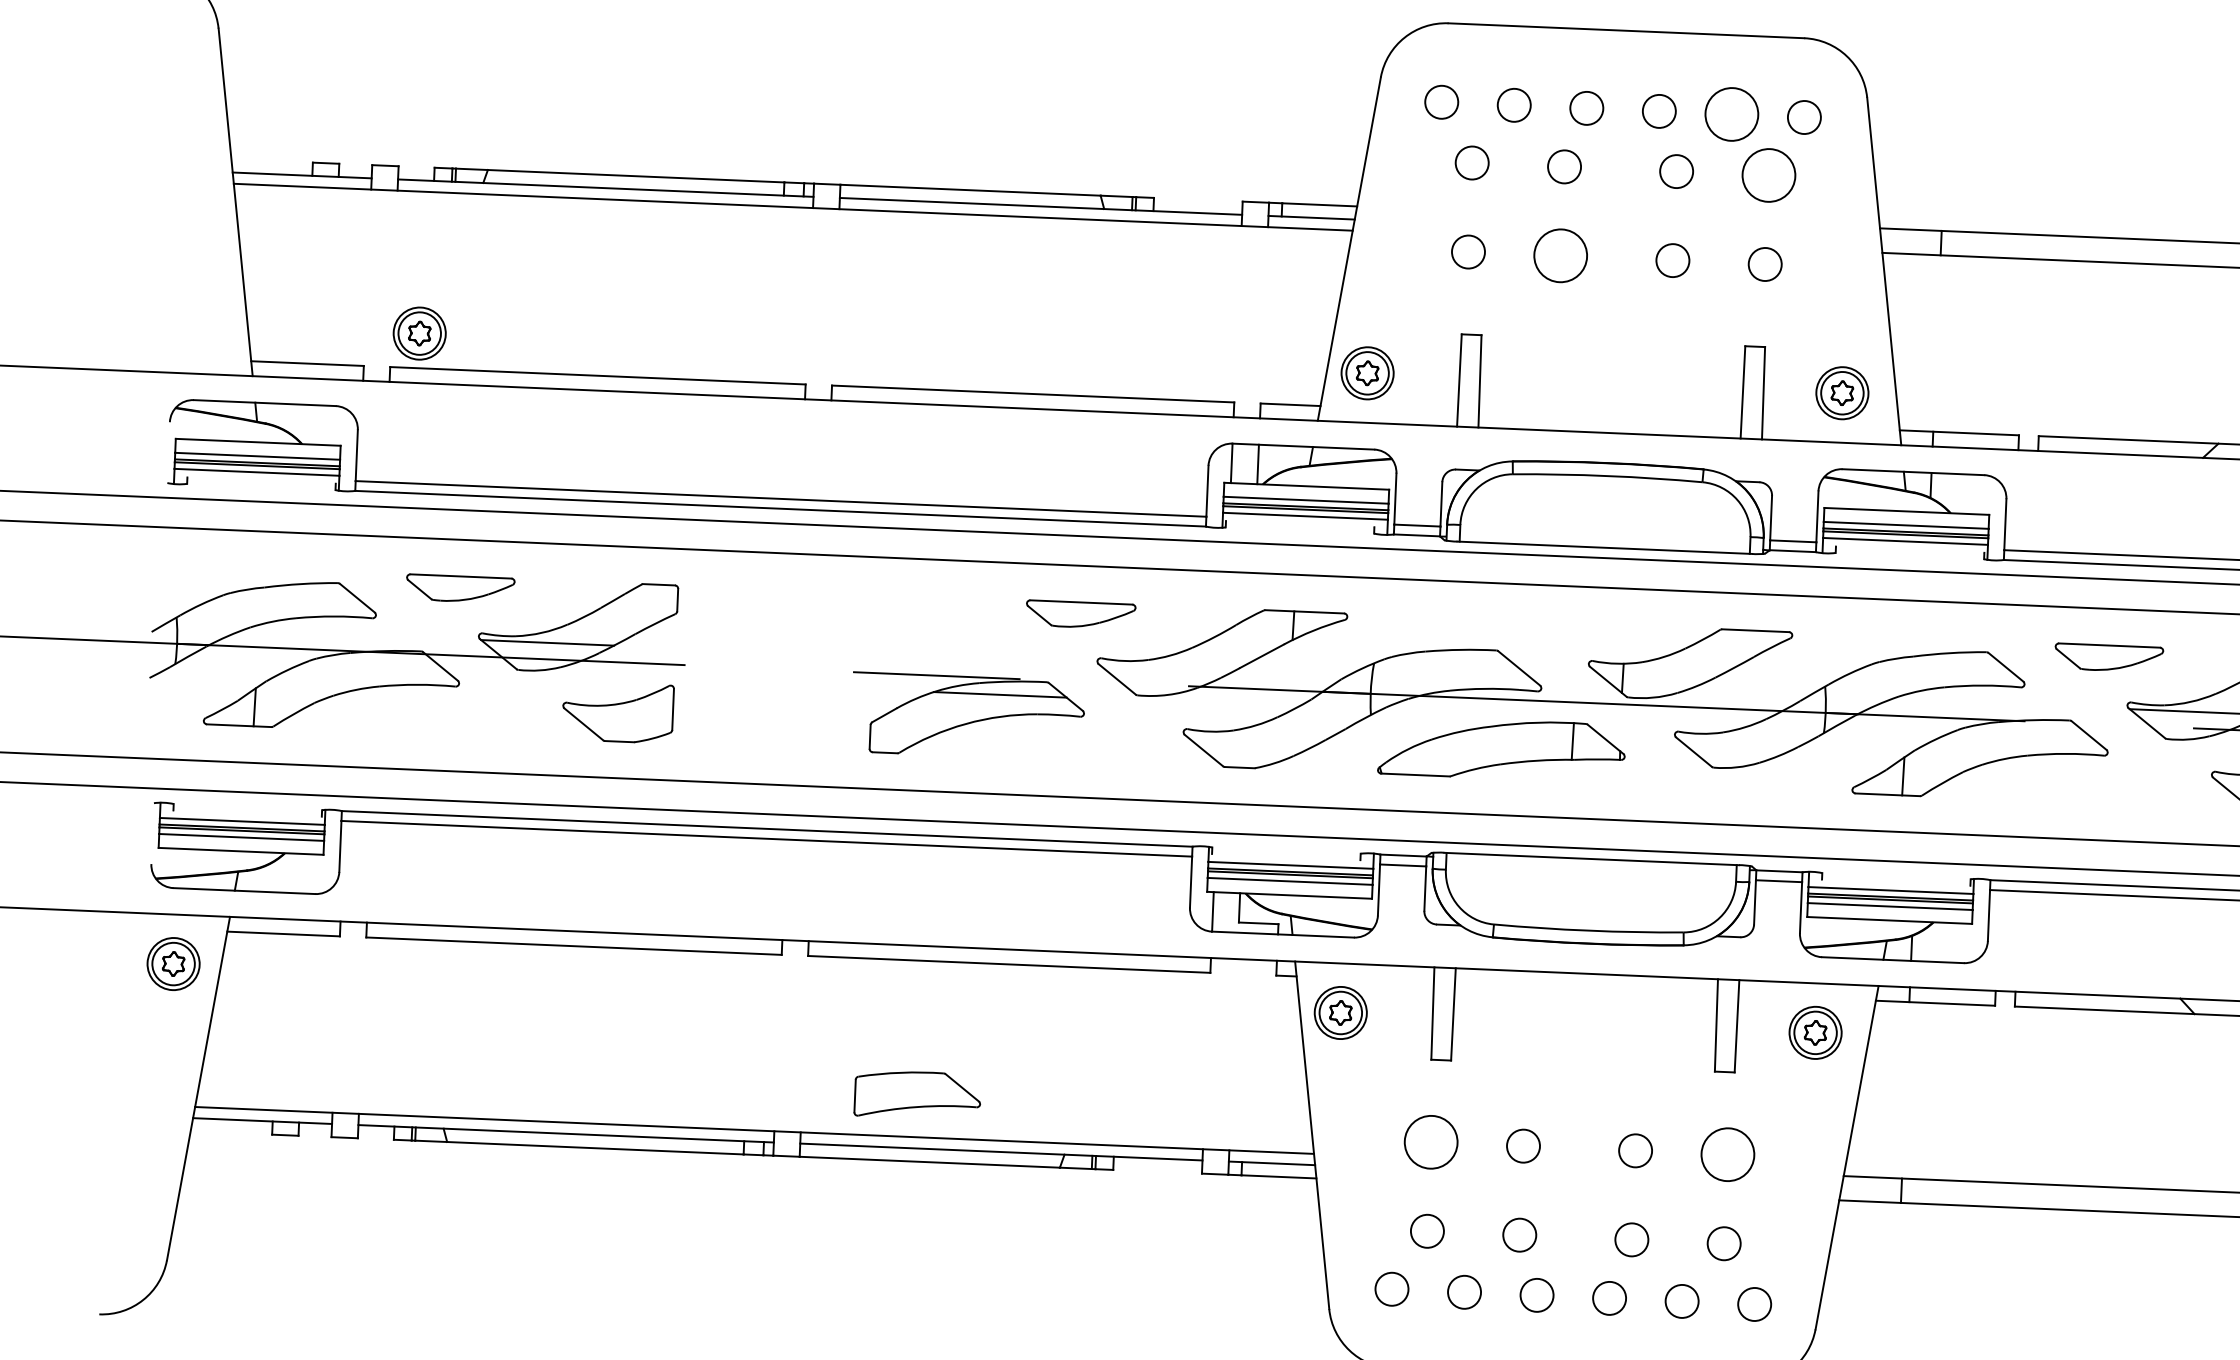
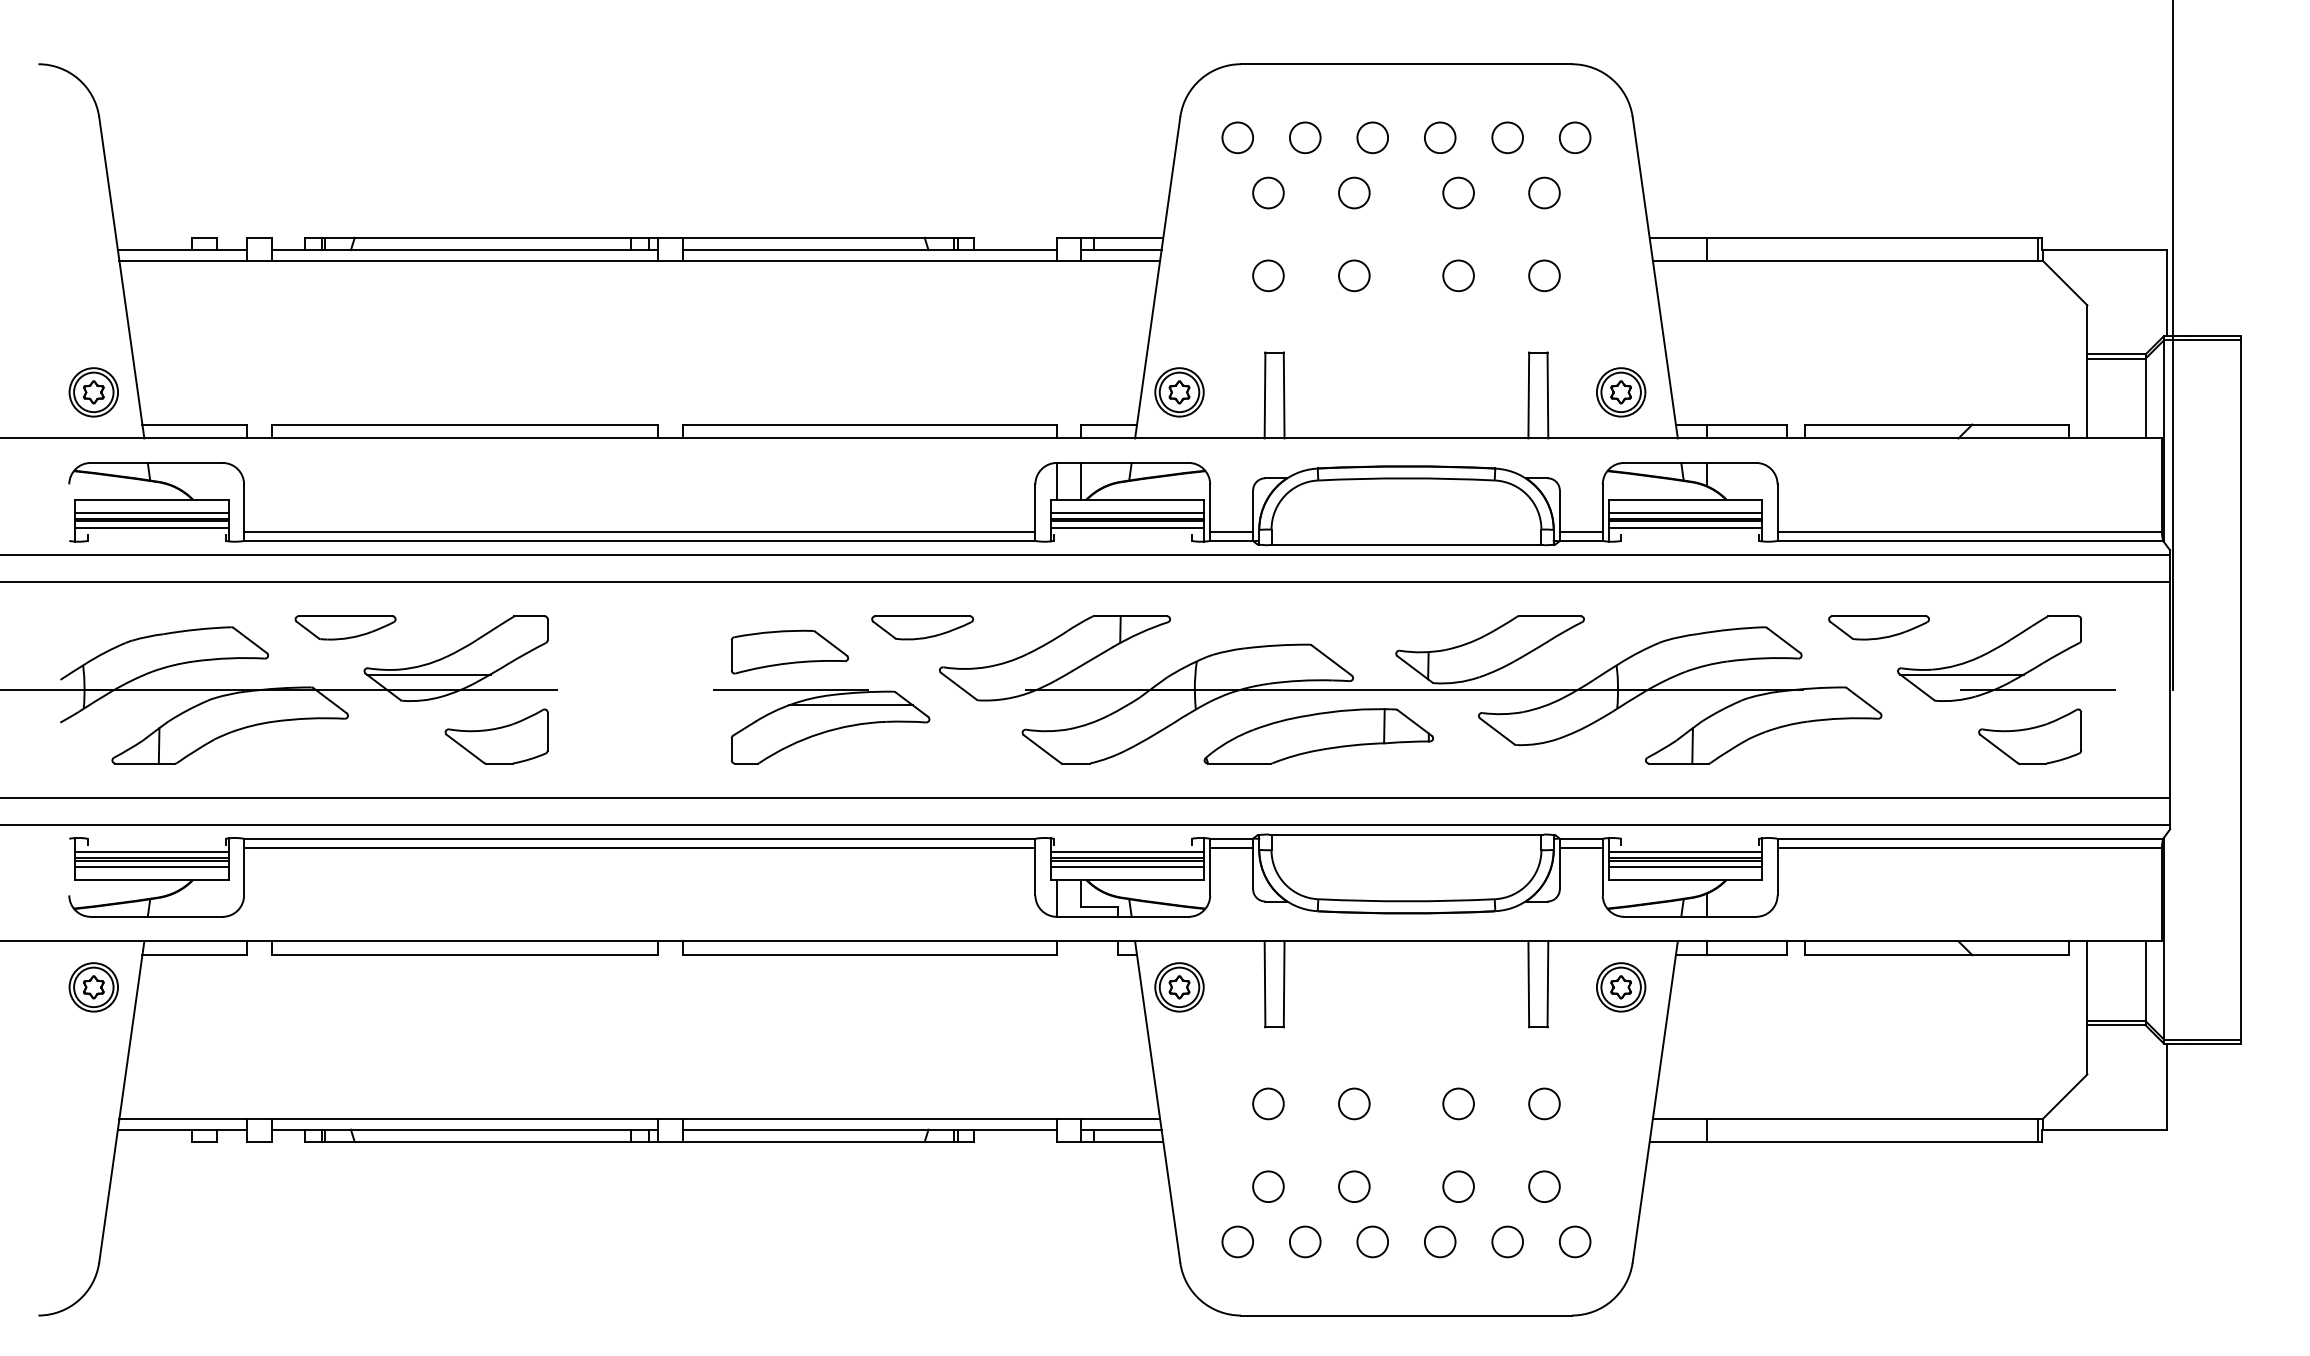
circle: (1731, 114) -> (1507, 137), size x0.62
circle: (1768, 174) -> (1544, 192), size x0.62
circle: (1560, 255) -> (1354, 275), size x0.62
part: (419, 333) -> (93, 392), moved
part: (918, 1094) -> (790, 651), moved
circle: (1431, 1141) -> (1268, 1103), size x0.62
circle: (1727, 1154) -> (1544, 1103), size x0.62

